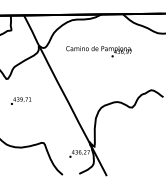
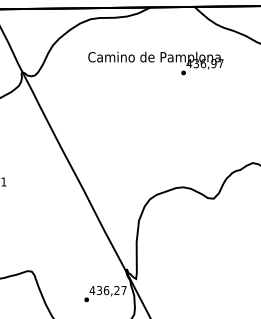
text: (98, 51) -> (154, 62), moved

